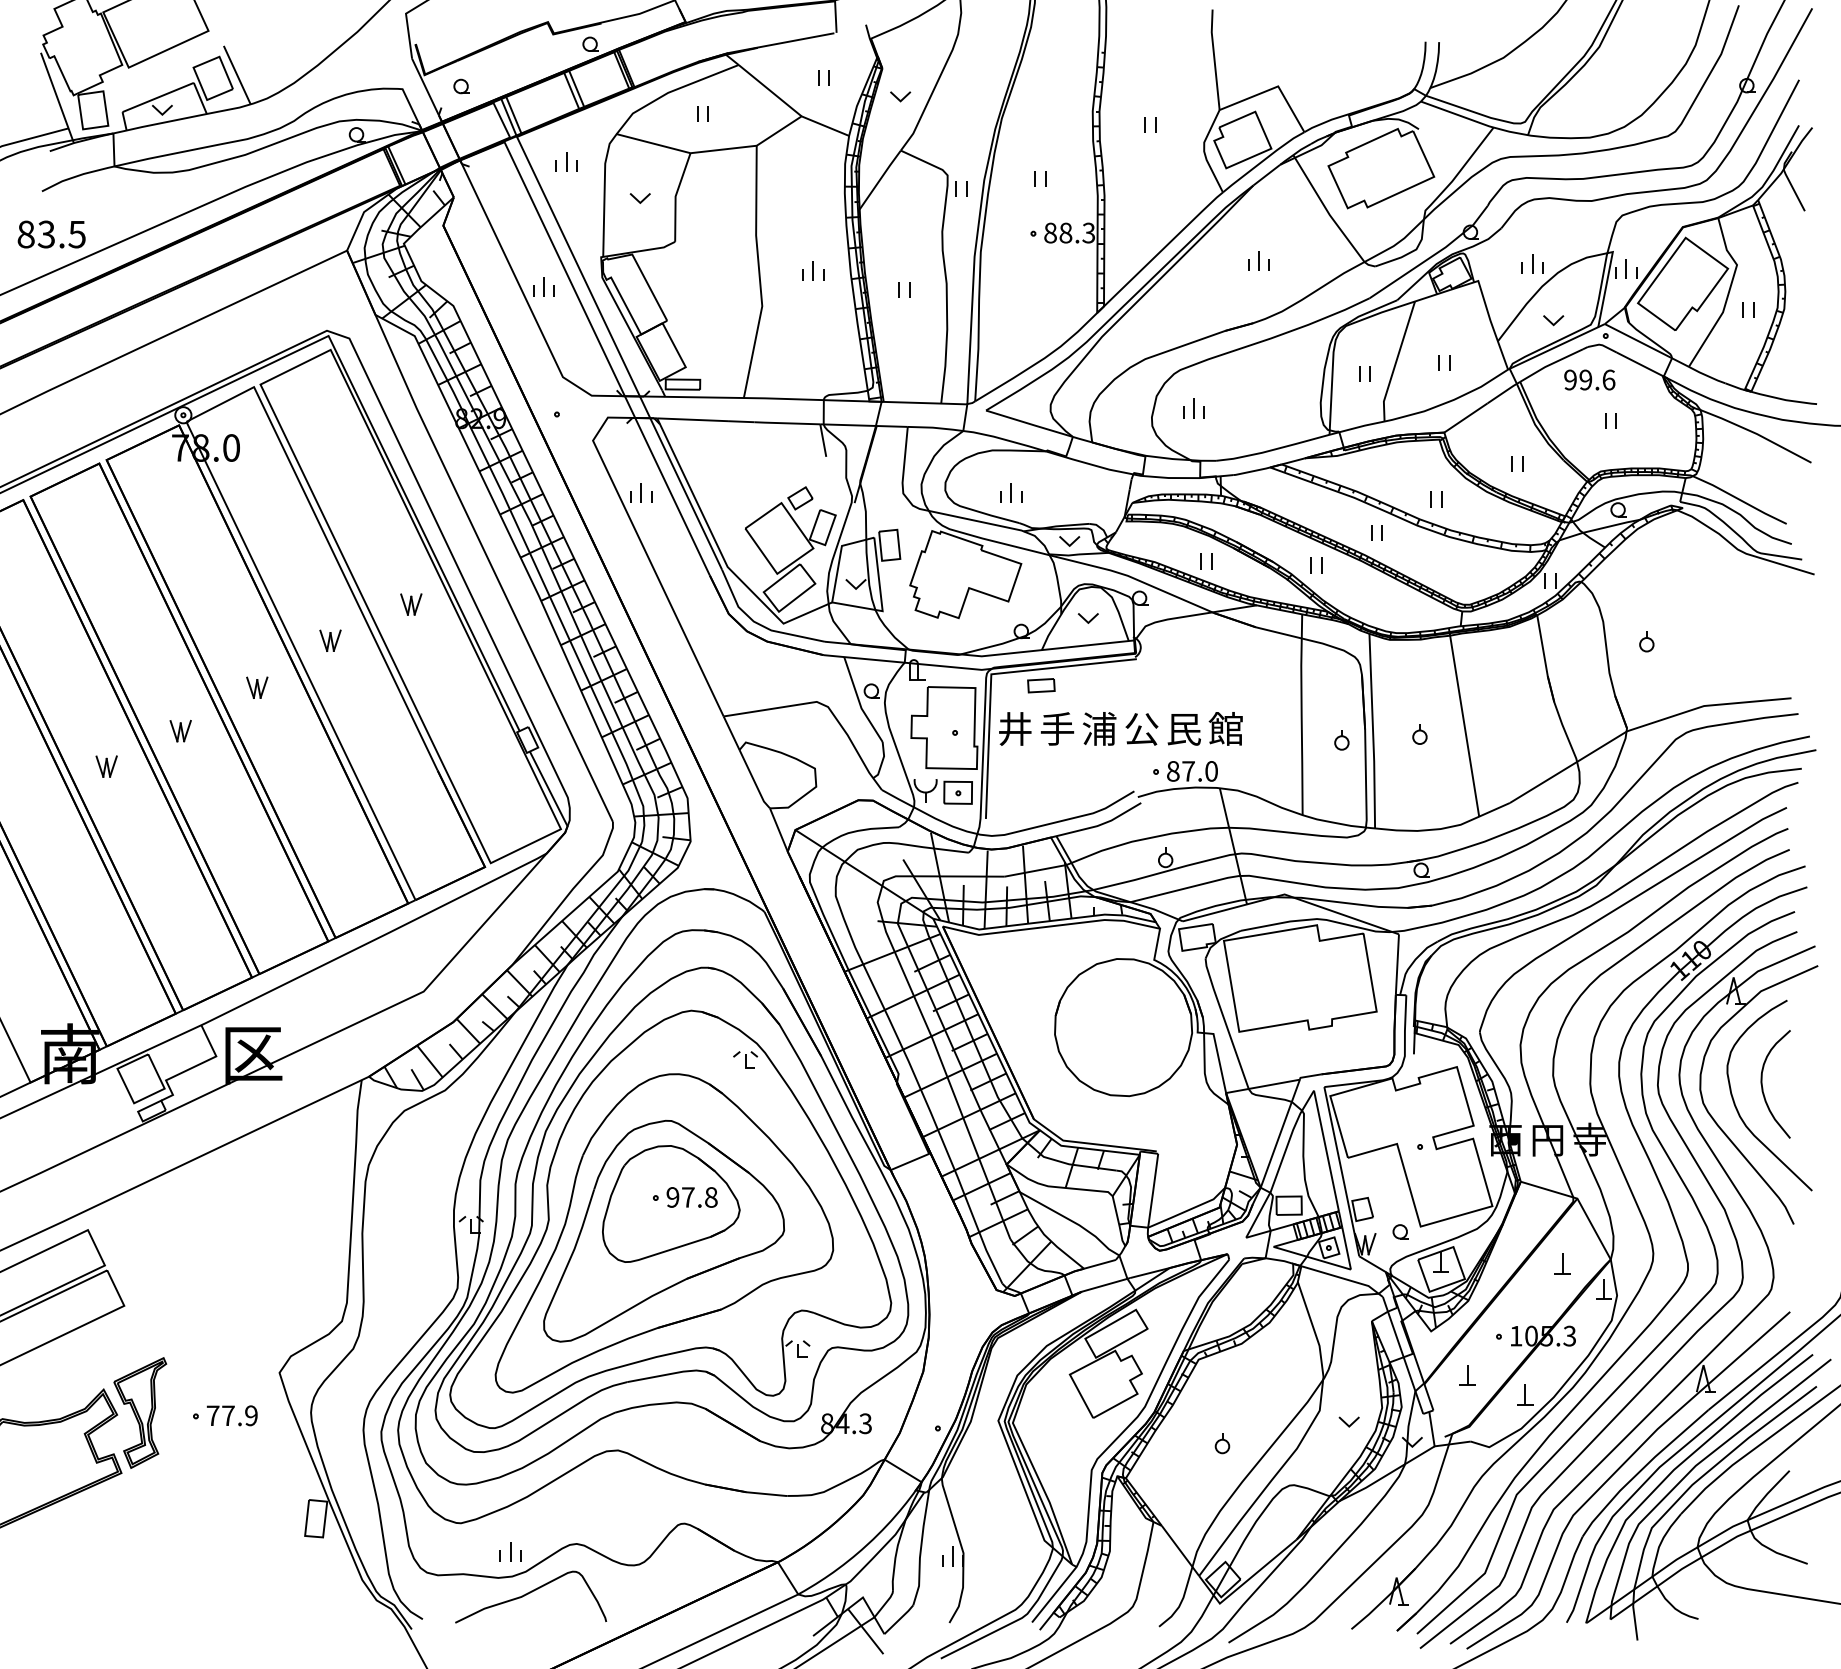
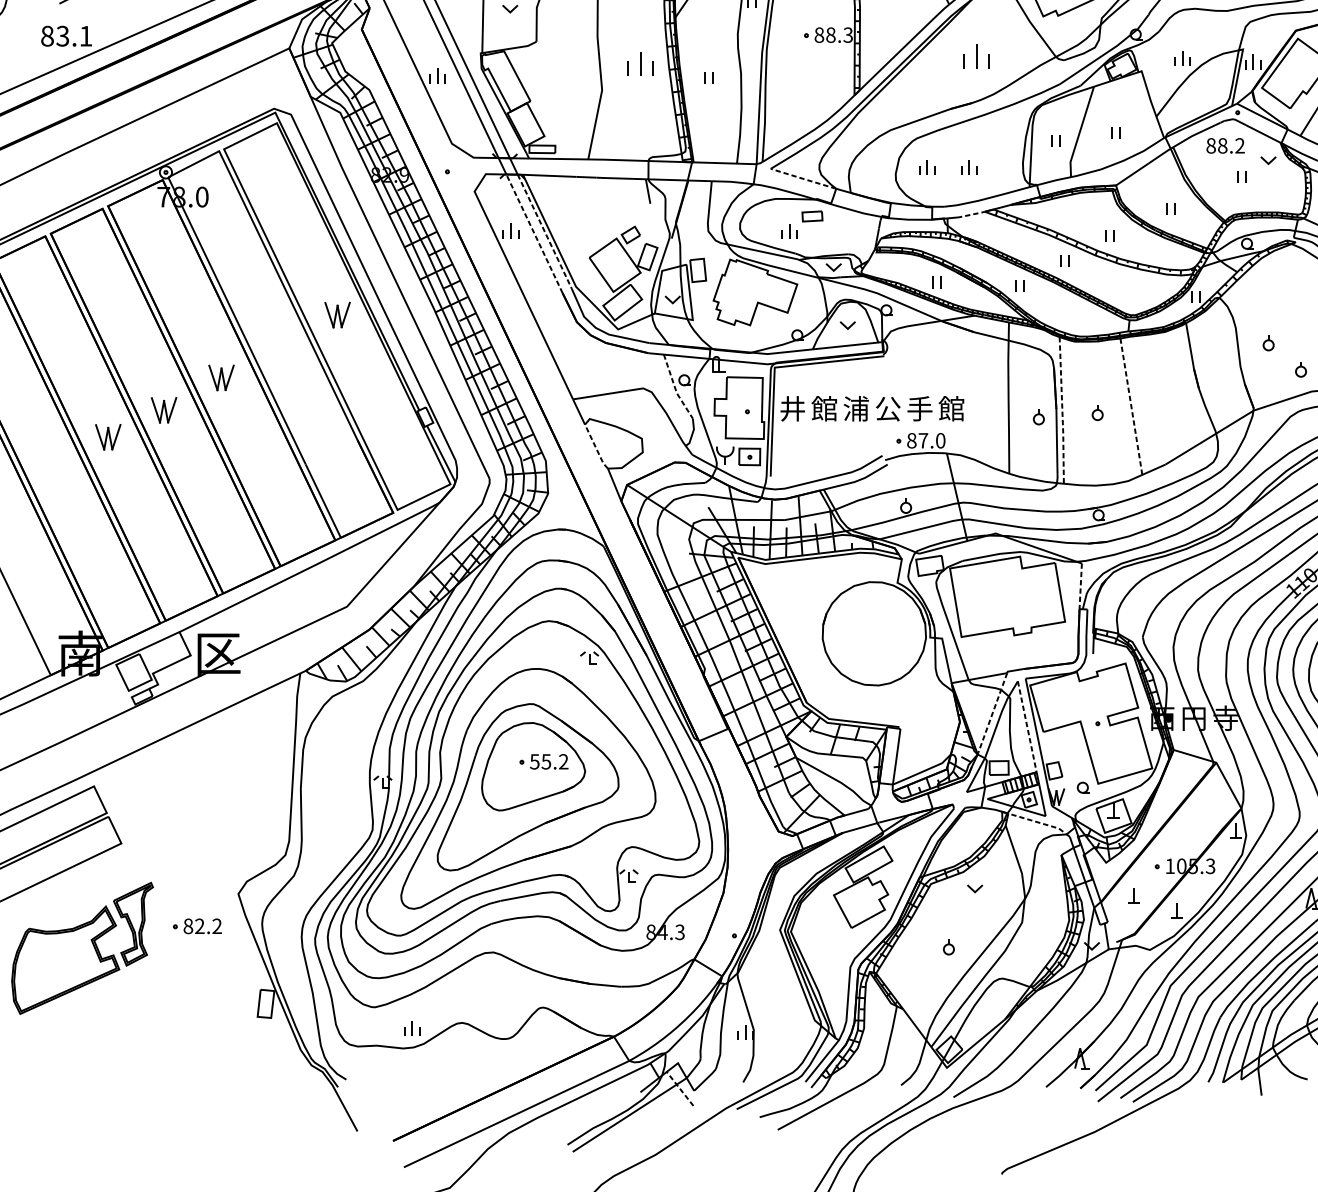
text: (76, 234) -> (85, 36), 83.5 -> 83.1
part: (1258, 260) -> (976, 55), size x1.6
part: (813, 270) -> (640, 63), size x1.6
part: (1553, 320) -> (1268, 160), moved
text: (1589, 379) -> (1225, 145), 99.6 -> 88.2
part: (1249, 408) -> (969, 167), added
line: (1029, 423) -> (803, 178), solid -> dashed
line: (1252, 471) -> (971, 214), solid -> dashed
line: (686, 493) -> (545, 231), solid -> dashed
line: (672, 497) -> (534, 234), solid -> dashed
part: (411, 604) -> (337, 315), size x1.6
part: (330, 640) -> (276, 342), removed
part: (1689, 676) -> (1300, 369), added
part: (1041, 685) -> (812, 216), moved
part: (257, 687) -> (221, 377), size x1.6
line: (859, 701) -> (675, 388), solid -> dashed
line: (1464, 726) -> (1131, 406), solid -> dashed
text: (1057, 728) -> (824, 408), 手 -> 館
text: (1183, 728) -> (919, 408), 民 -> 手
part: (180, 731) -> (163, 410), size x1.6
line: (1373, 731) -> (1062, 410), solid -> dashed
part: (106, 766) -> (108, 437), size x1.6
line: (753, 780) -> (595, 447), solid -> dashed
line: (1397, 965) -> (1080, 587), solid -> dashed
line: (1280, 1133) -> (992, 713), solid -> dashed
line: (1326, 1150) -> (1027, 726), solid -> dashed
text: (691, 1197) -> (548, 761), 97.8 -> 55.2
part: (1562, 1263) -> (1205, 811), removed
line: (1344, 1279) -> (1040, 823), solid -> dashed
text: (231, 1415) -> (202, 926), 77.9 -> 82.2
part: (1348, 1421) -> (974, 888), moved
curve: (530, 1593) -> (427, 1060), removed
line: (865, 1631) -> (679, 1088), solid -> dashed

